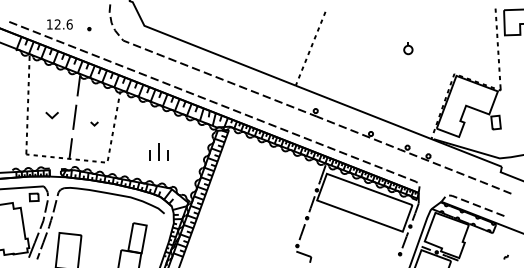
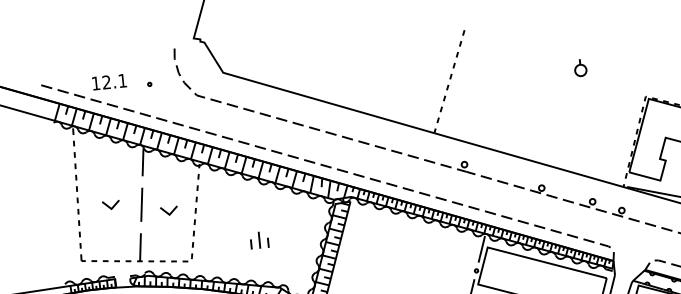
text: (69, 24) -> (122, 80), 12.6 -> 12.1
part: (94, 123) -> (169, 210), size x1.67
part: (158, 151) -> (258, 239), size x0.71

